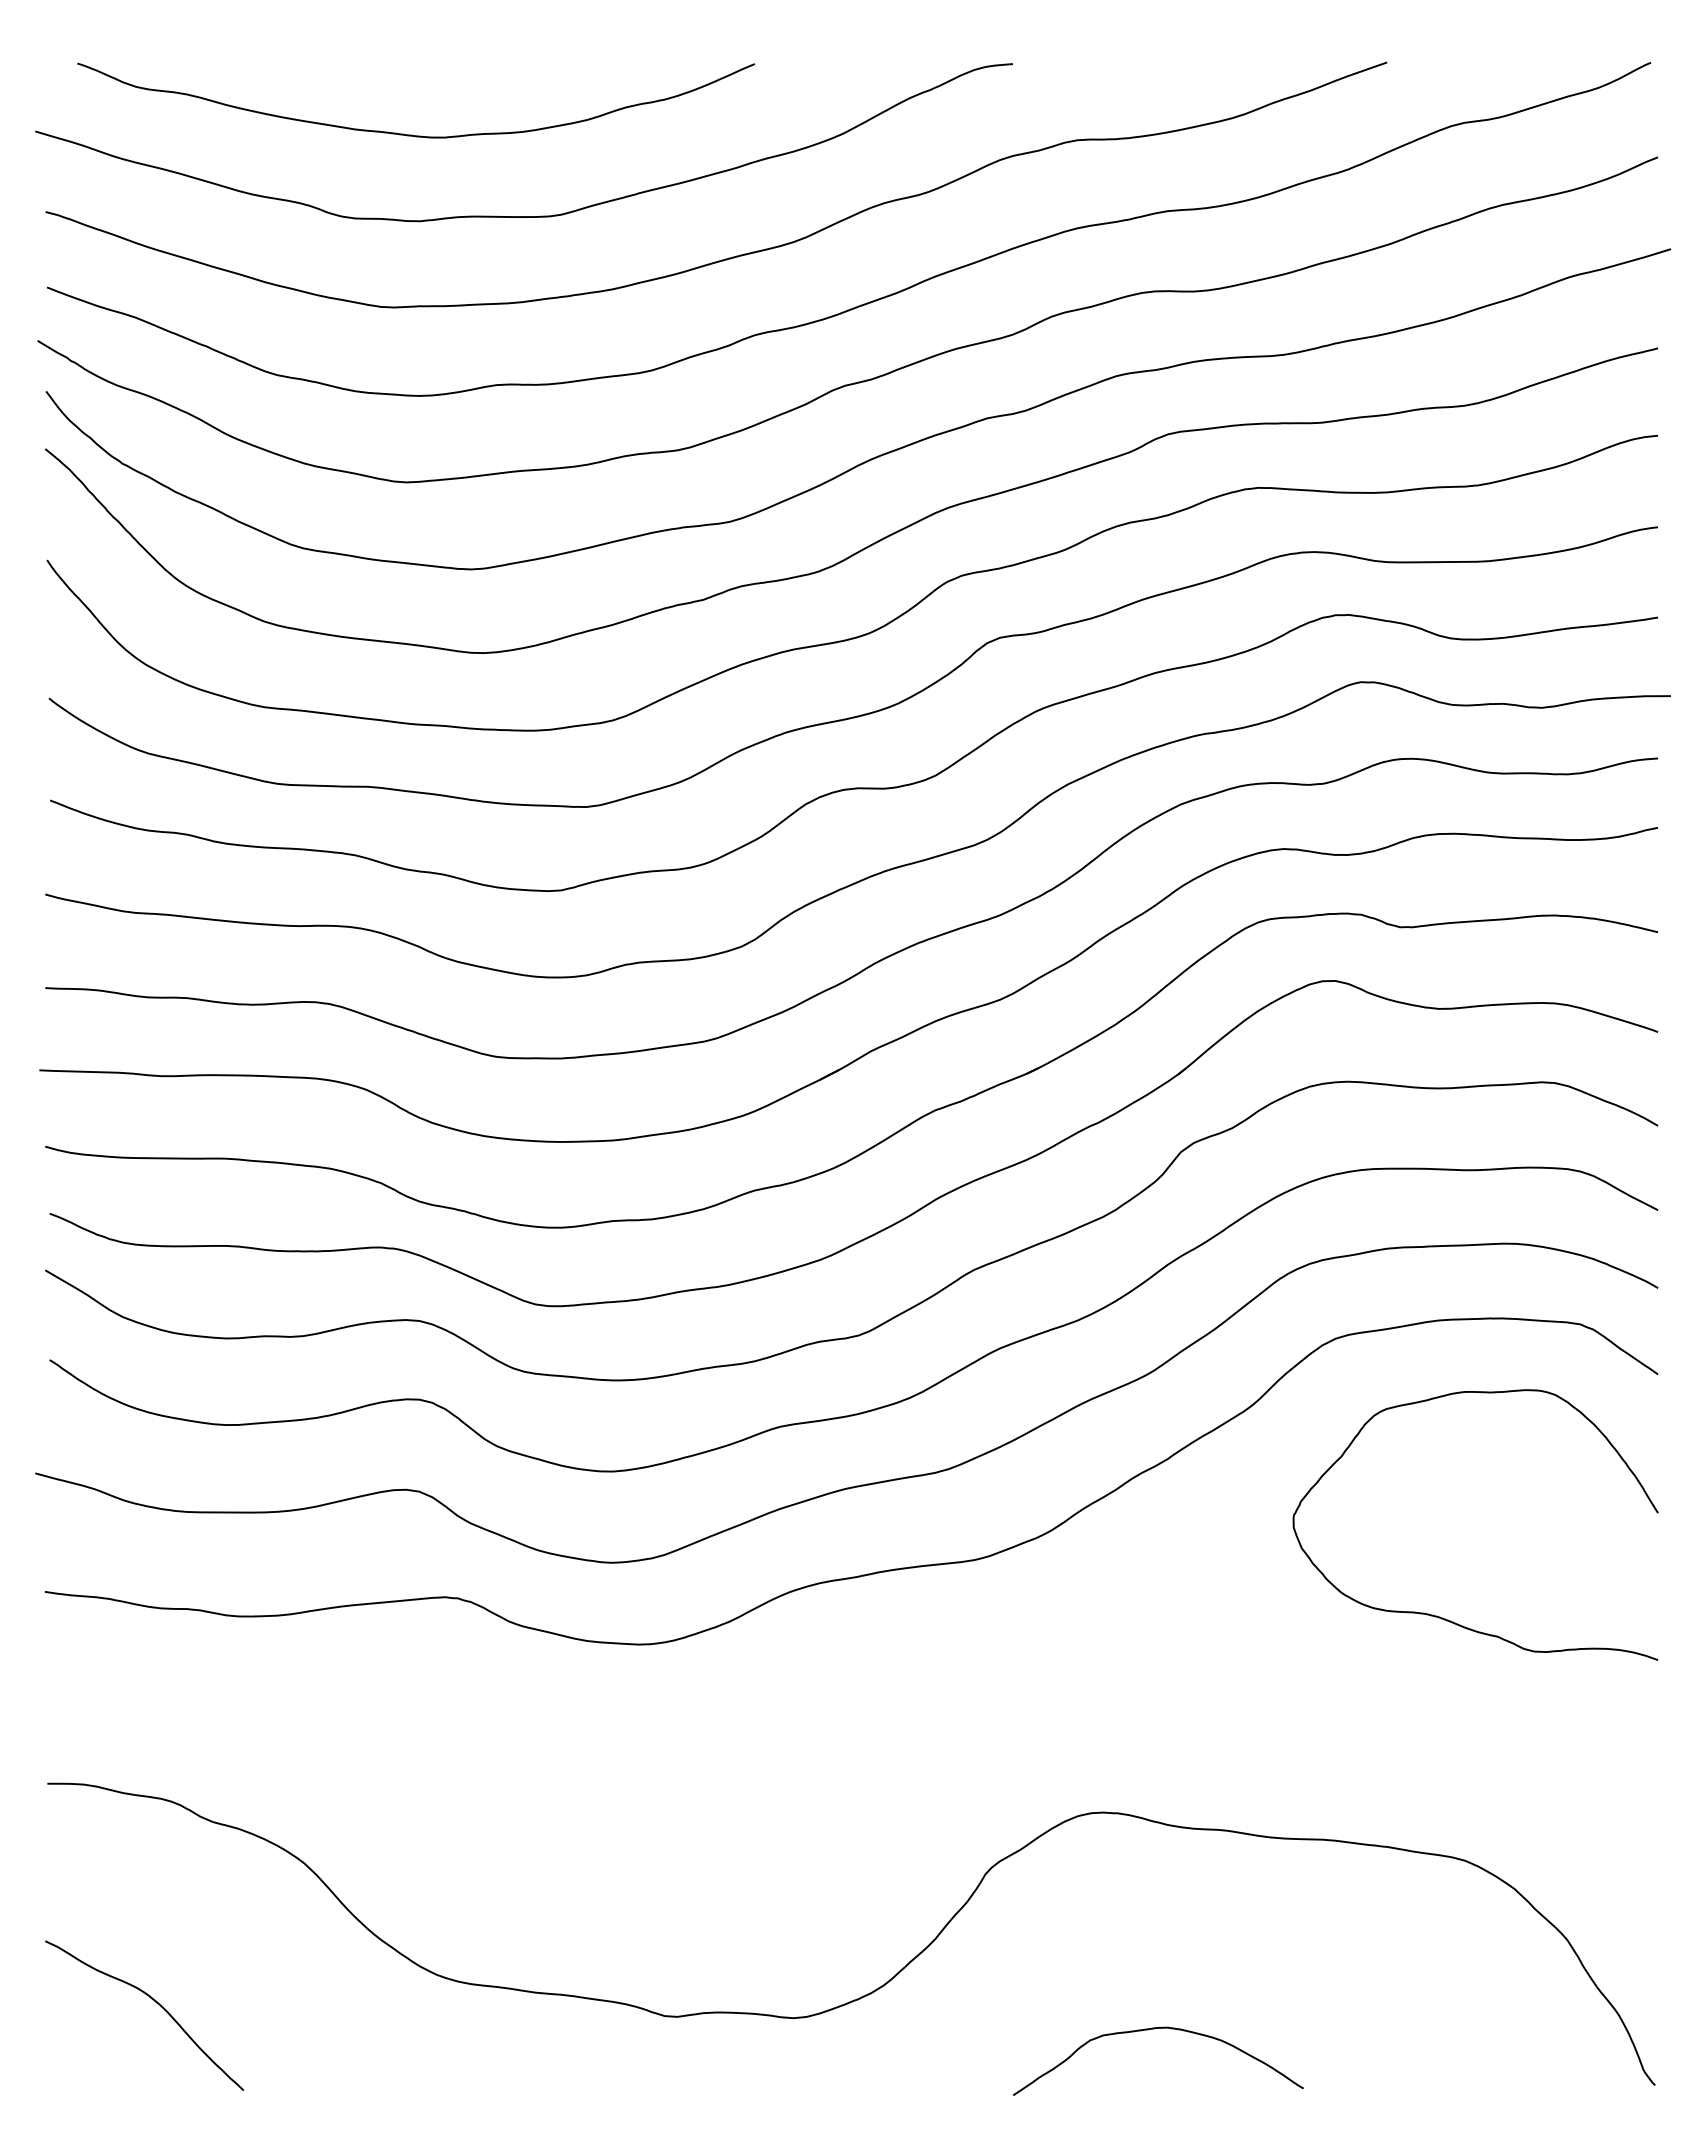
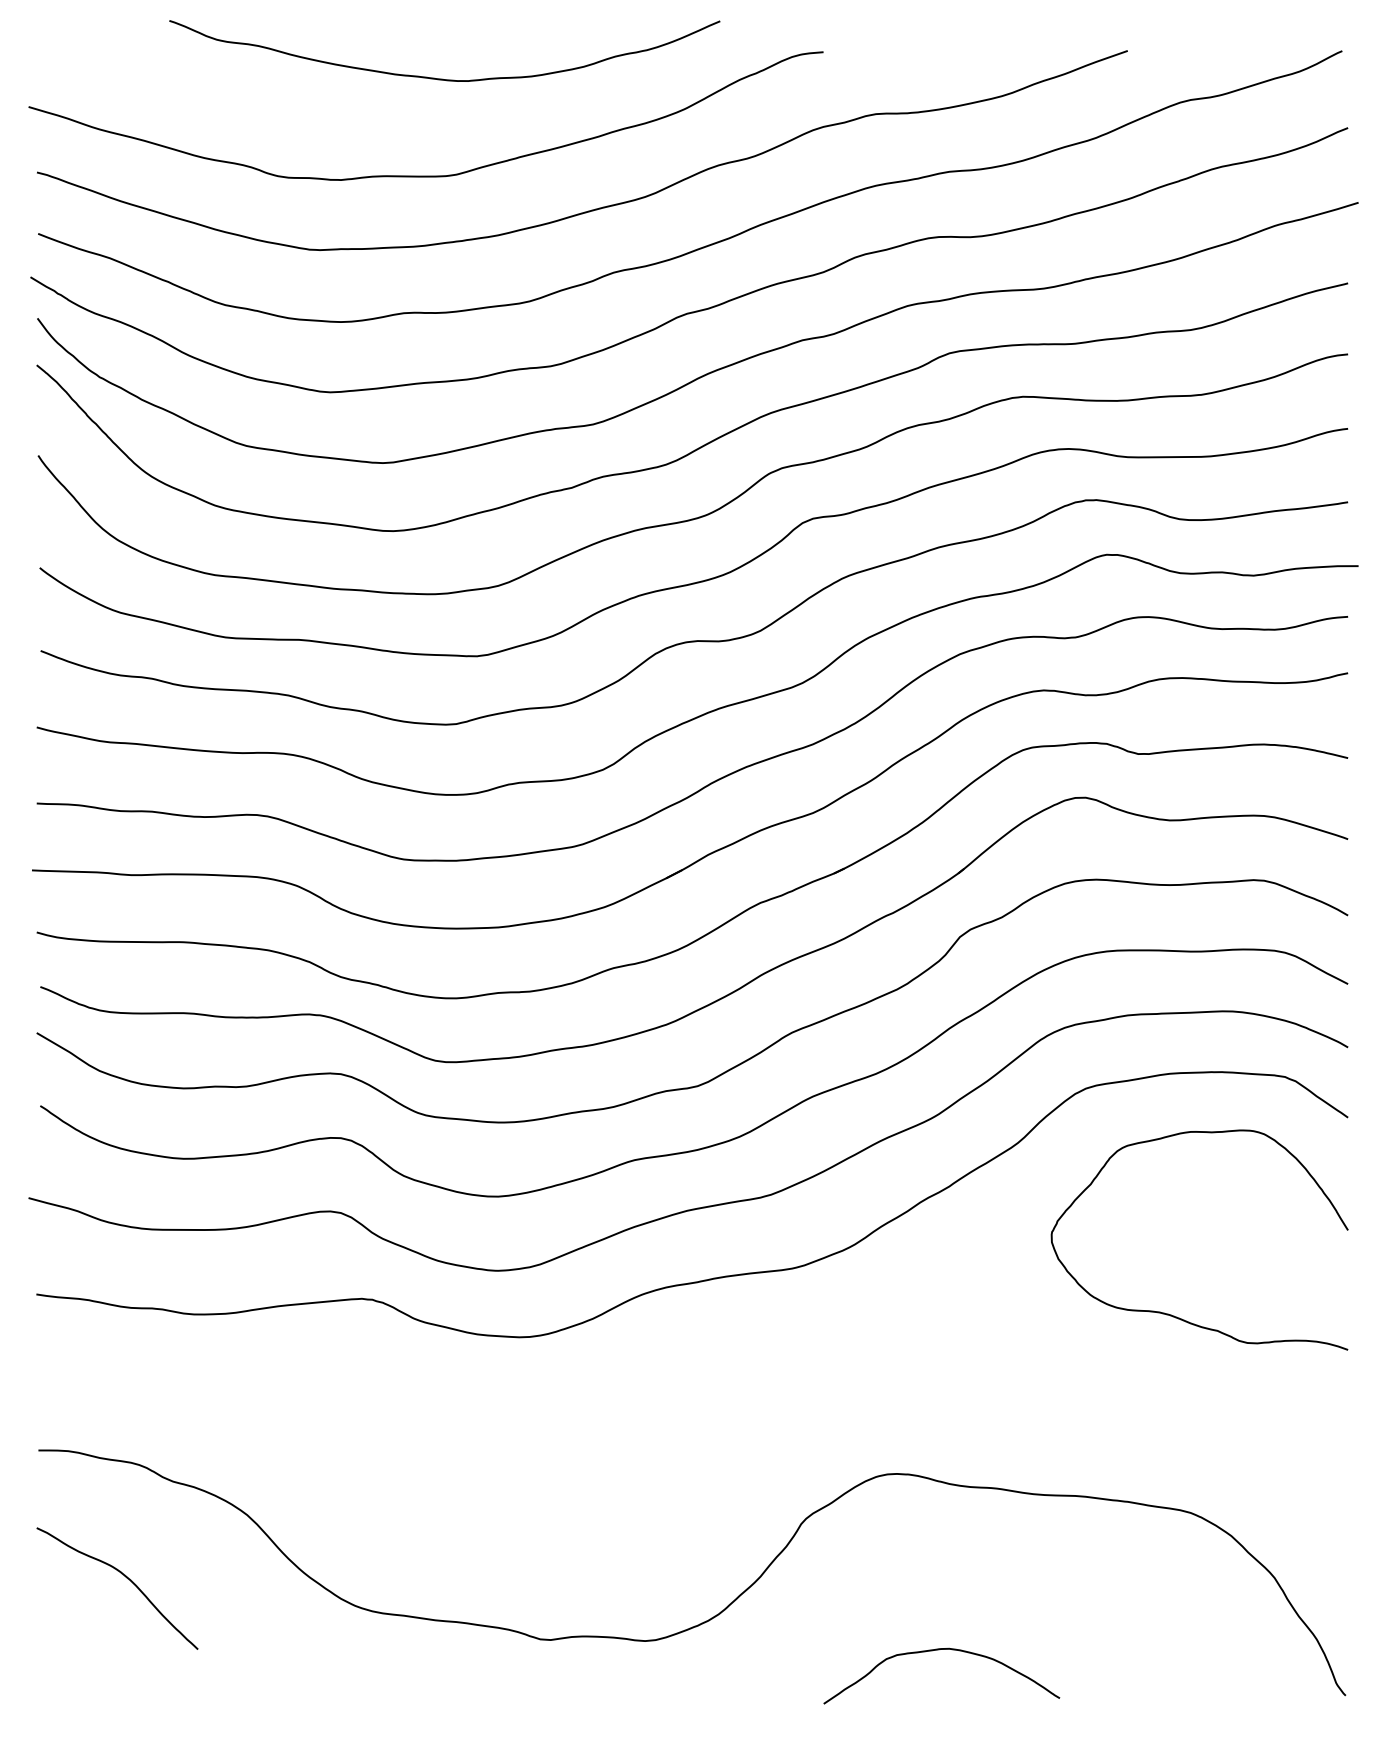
curve: (411, 134) -> (441, 78), moved
curve: (156, 2003) -> (127, 1578), moved

